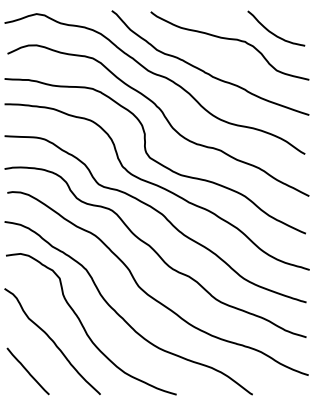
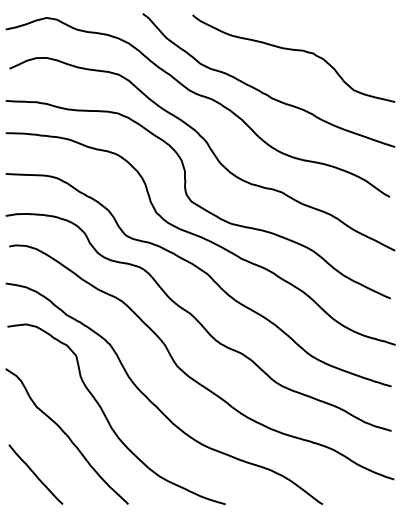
curve: (272, 32) -> (348, 41), removed

